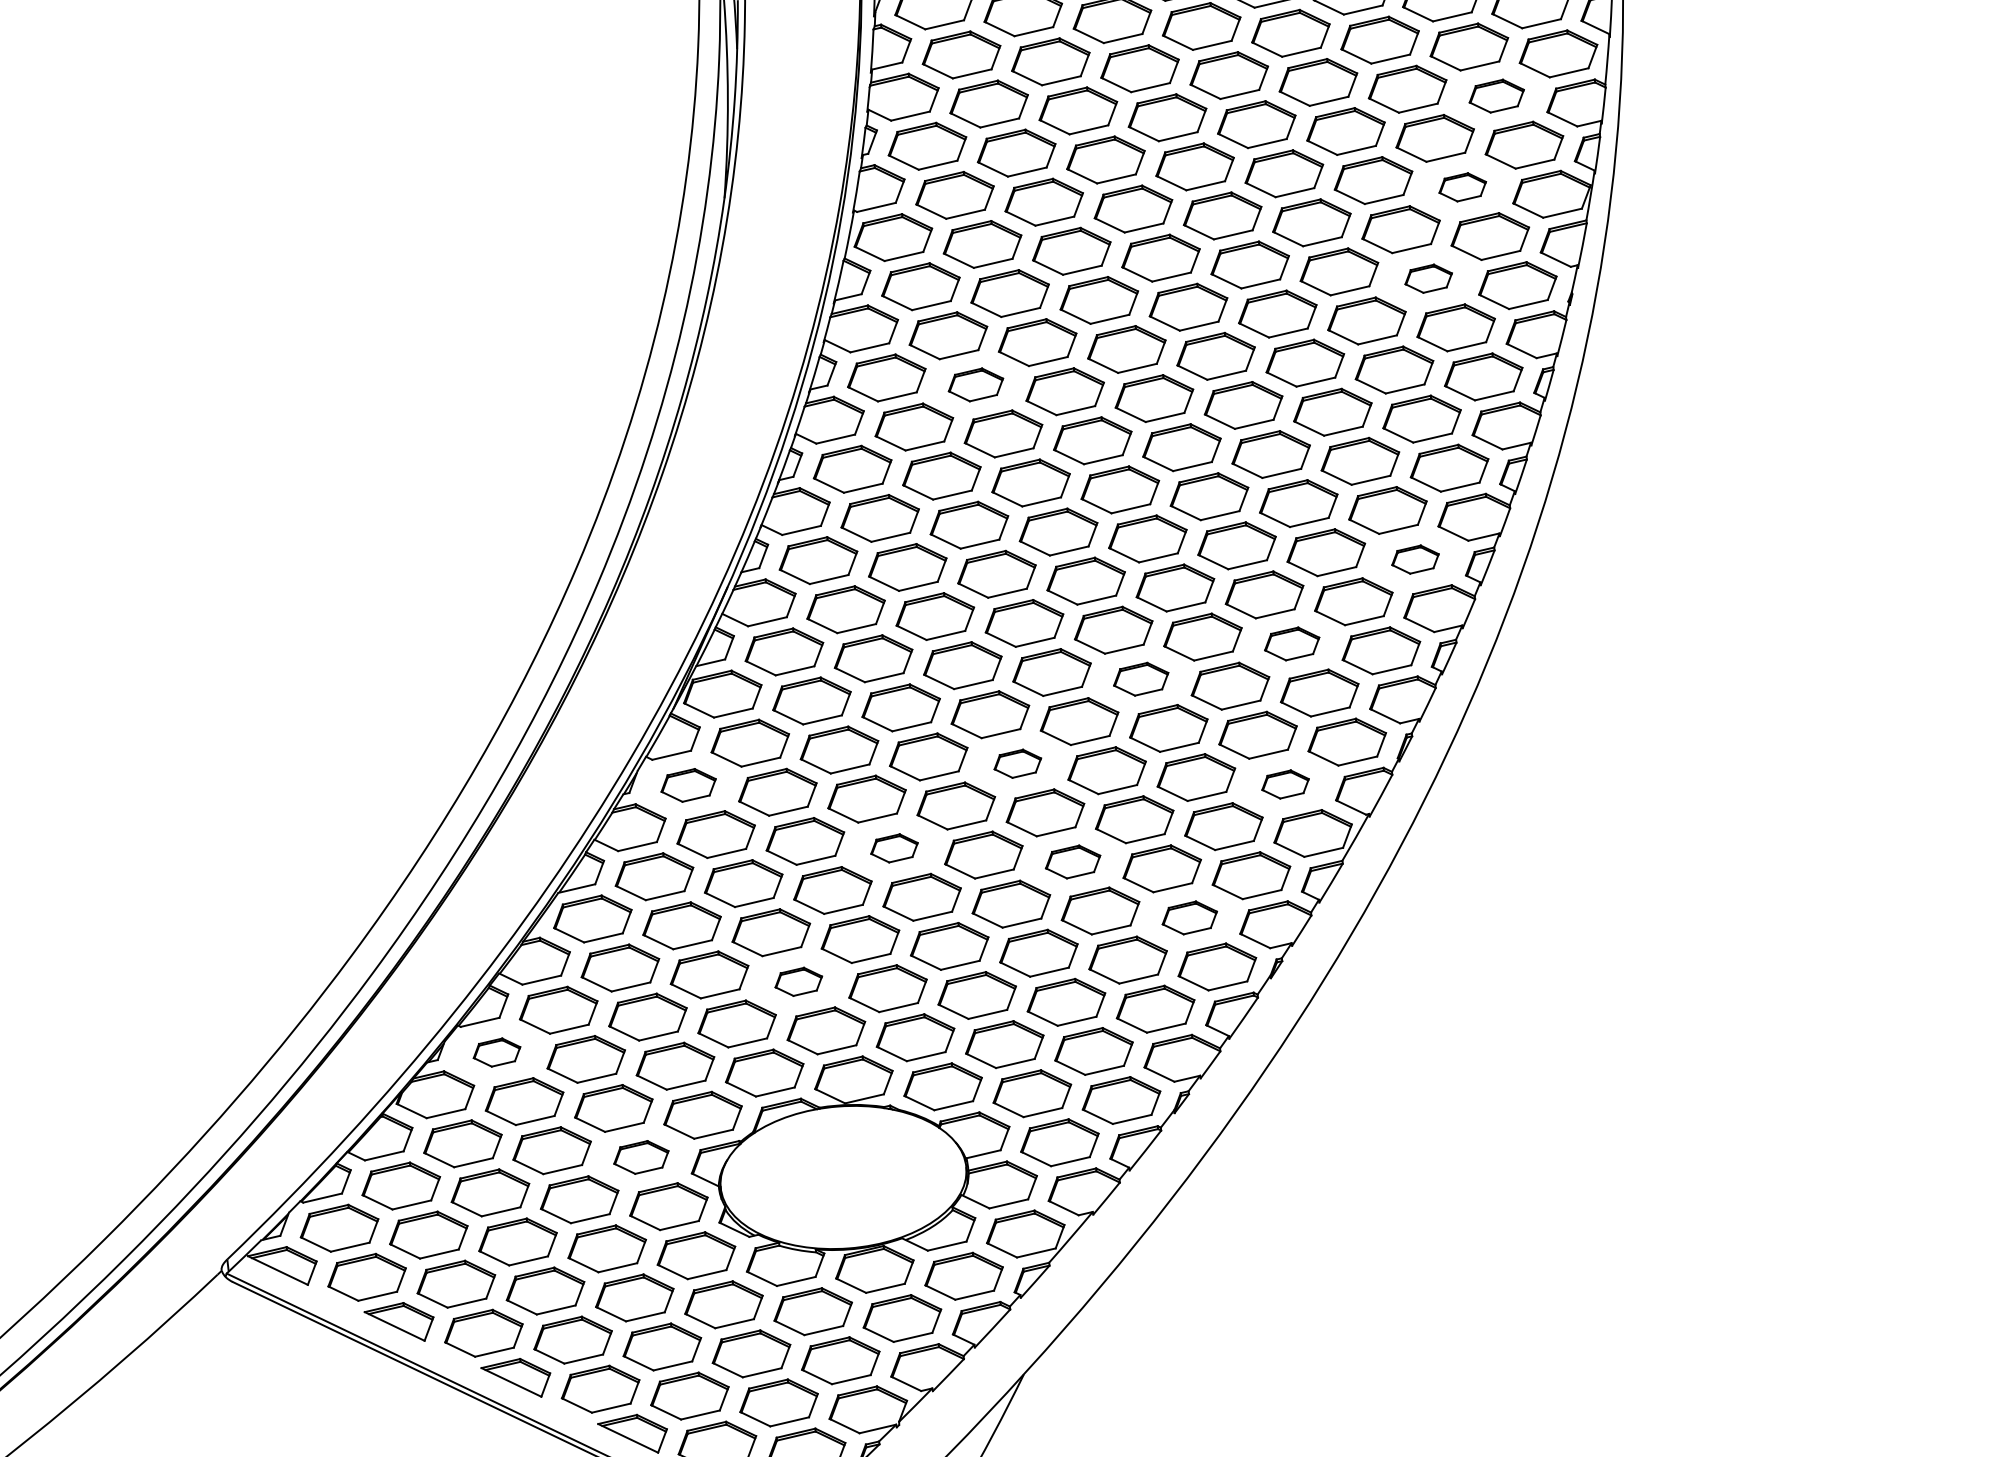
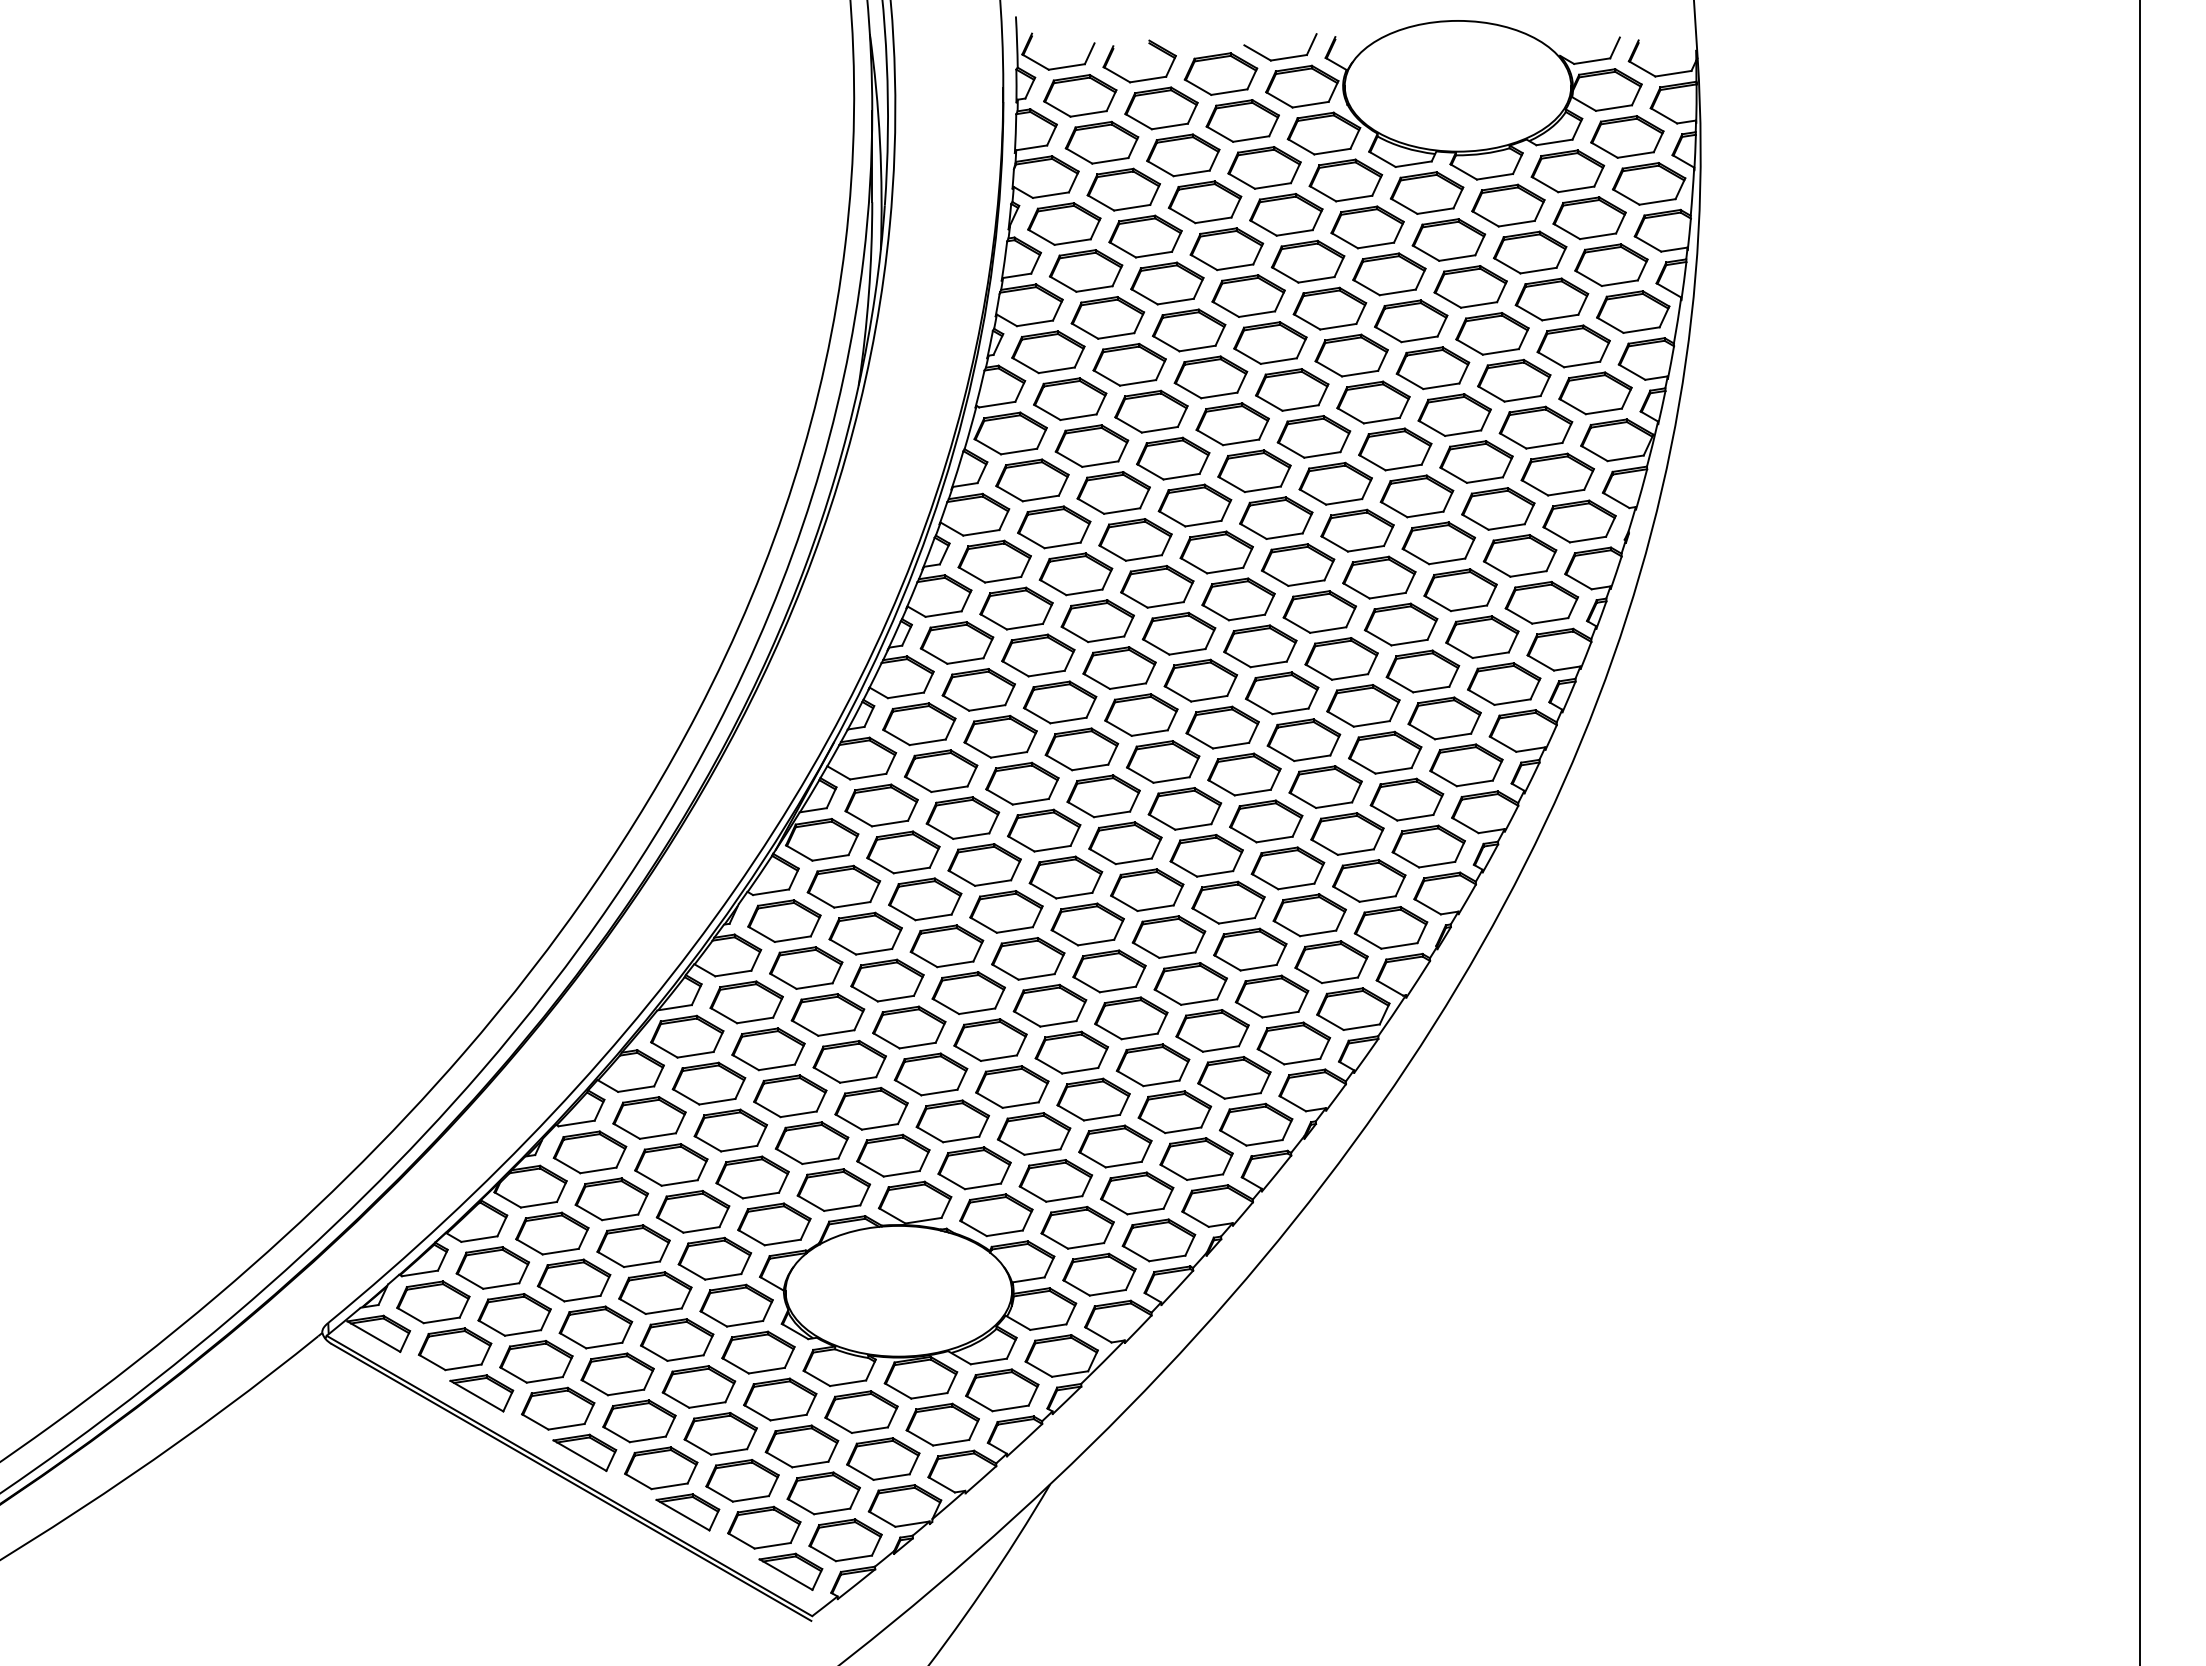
part: (1496, 96) -> (1573, 346), size x1.43
part: (1462, 187) -> (1535, 427), size x1.67
part: (1428, 278) -> (1498, 508), size x1.67
part: (975, 385) -> (1075, 574), size x1.43
part: (1415, 559) -> (1466, 765), size x1.67
part: (1292, 643) -> (1347, 833), size x1.43
part: (1141, 679) -> (1206, 855), size x1.43
part: (1017, 763) -> (1087, 924), size x1.67
part: (688, 784) -> (784, 920), size x1.43
part: (1285, 784) -> (1331, 962), size x1.67
part: (894, 848) -> (968, 993), size x1.67
part: (1073, 862) -> (1131, 1018), size x1.43
part: (1189, 917) -> (1234, 1077), size x1.43
part: (798, 981) -> (871, 1108), size x1.67
part: (496, 1052) -> (589, 1152), size x1.67
part: (640, 1157) -> (714, 1258), size x1.43

